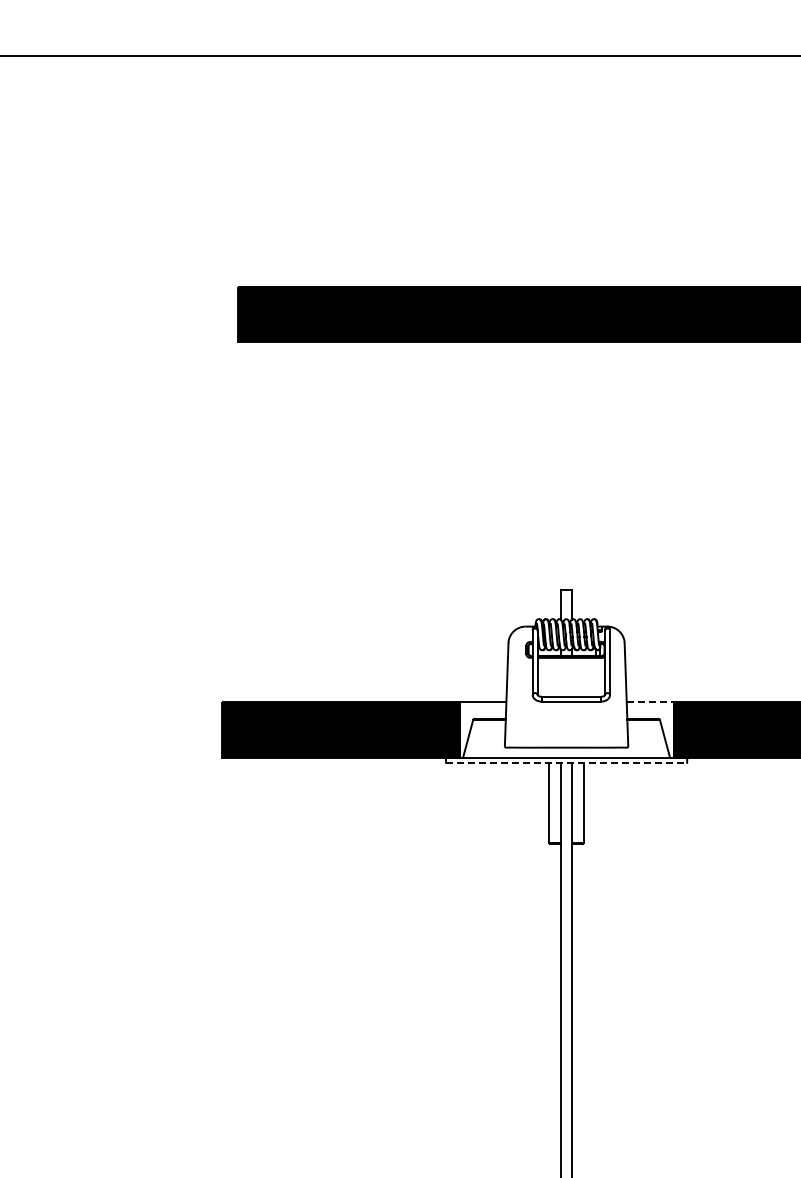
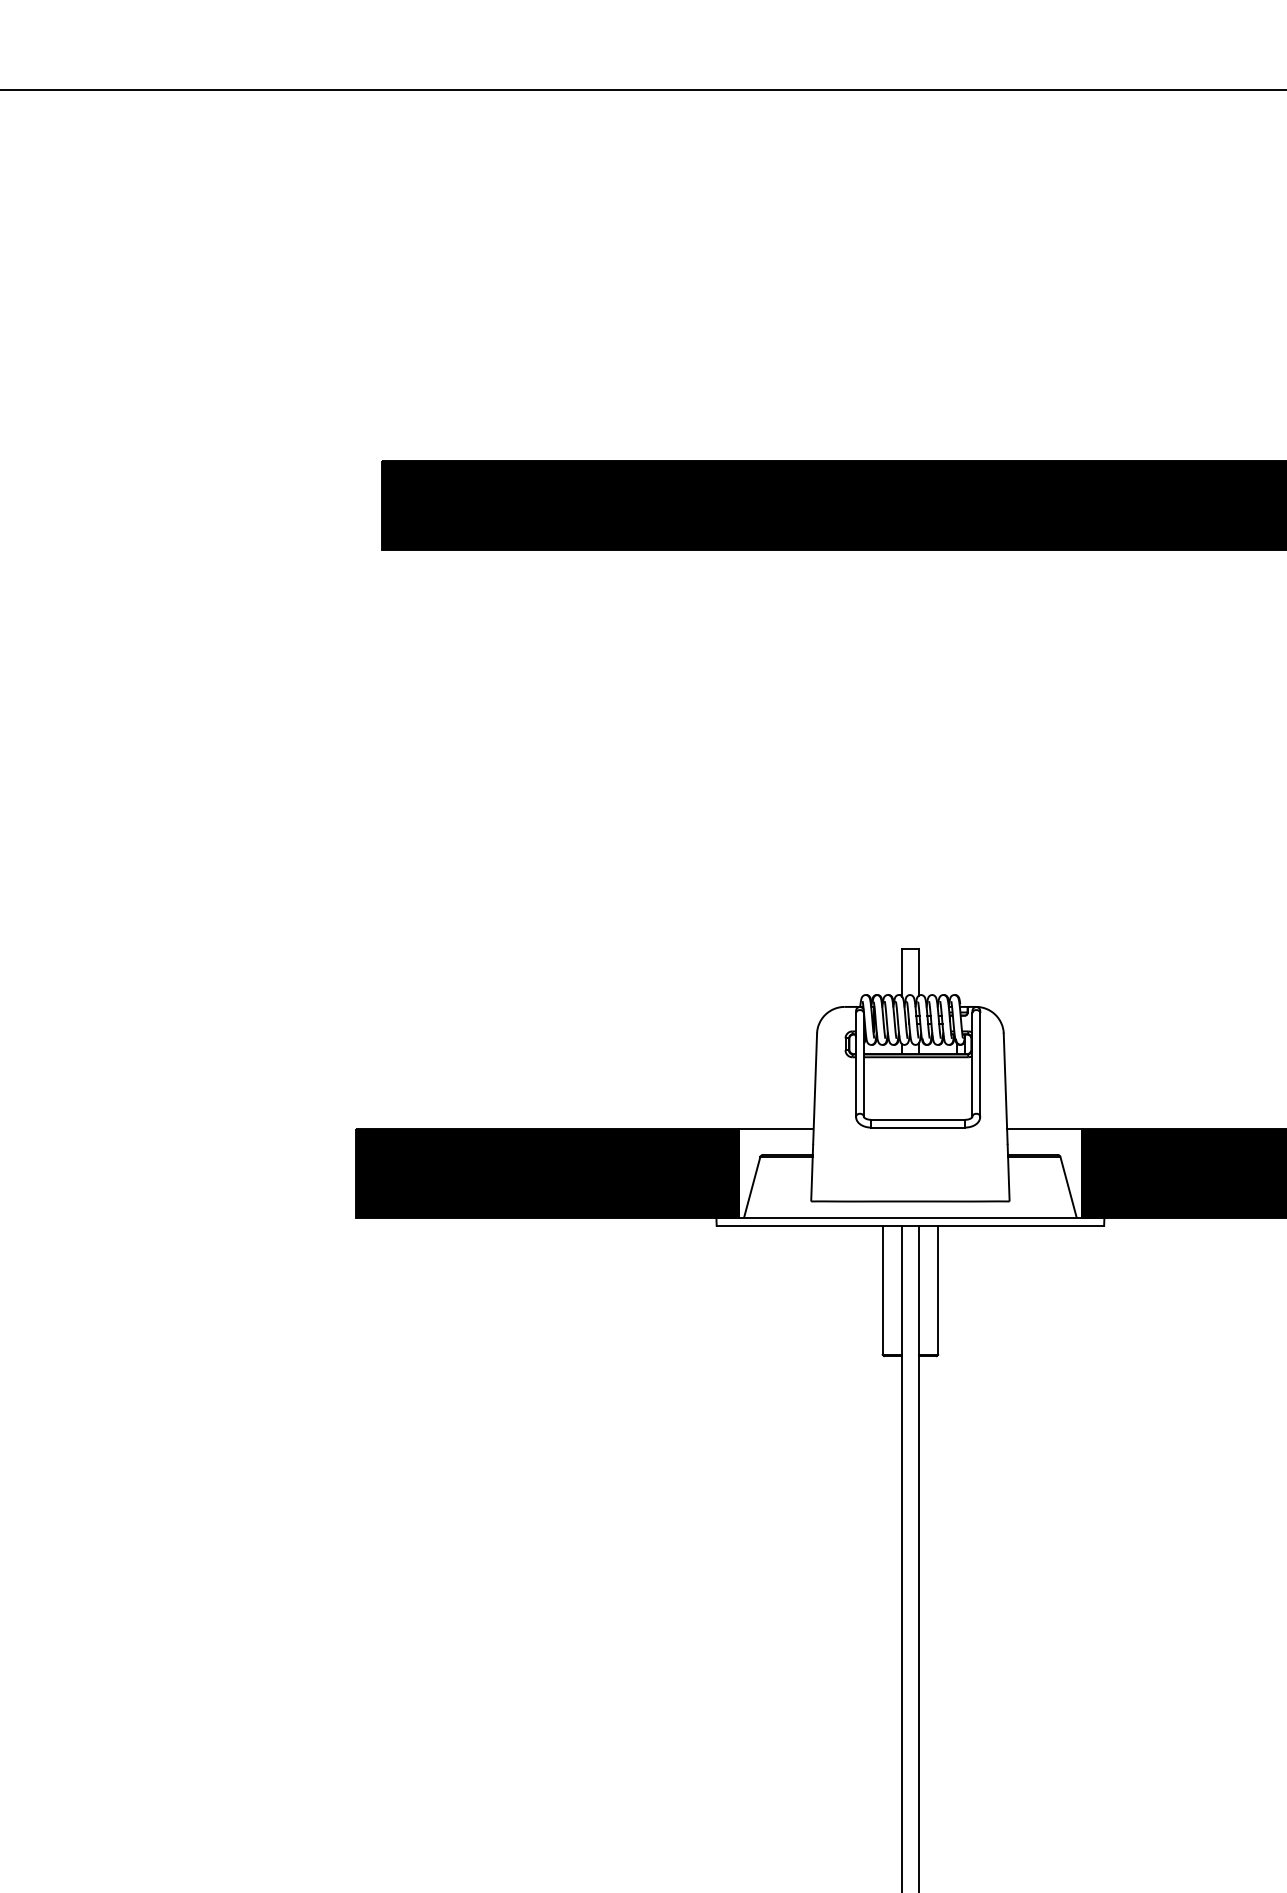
line: (650, 702) -> (1045, 1128), dashed -> solid
line: (566, 762) -> (910, 1225), dashed -> solid

